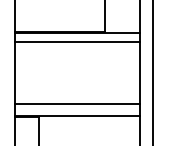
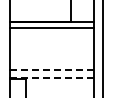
line: (76, 103) -> (51, 69), solid -> dashed
line: (76, 115) -> (51, 77), solid -> dashed

